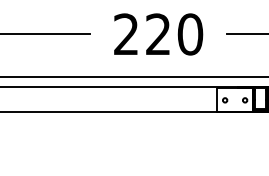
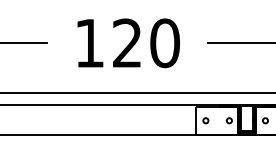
text: (125, 33) -> (88, 42), 220 -> 120

